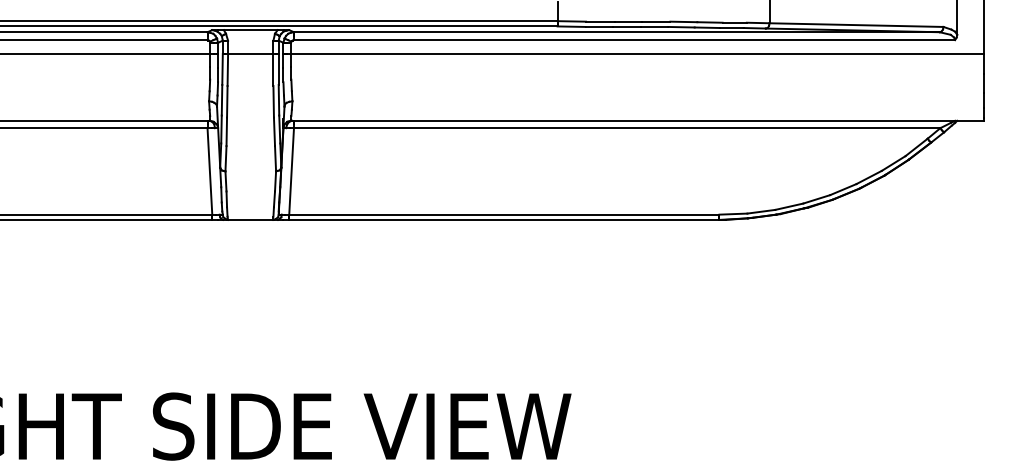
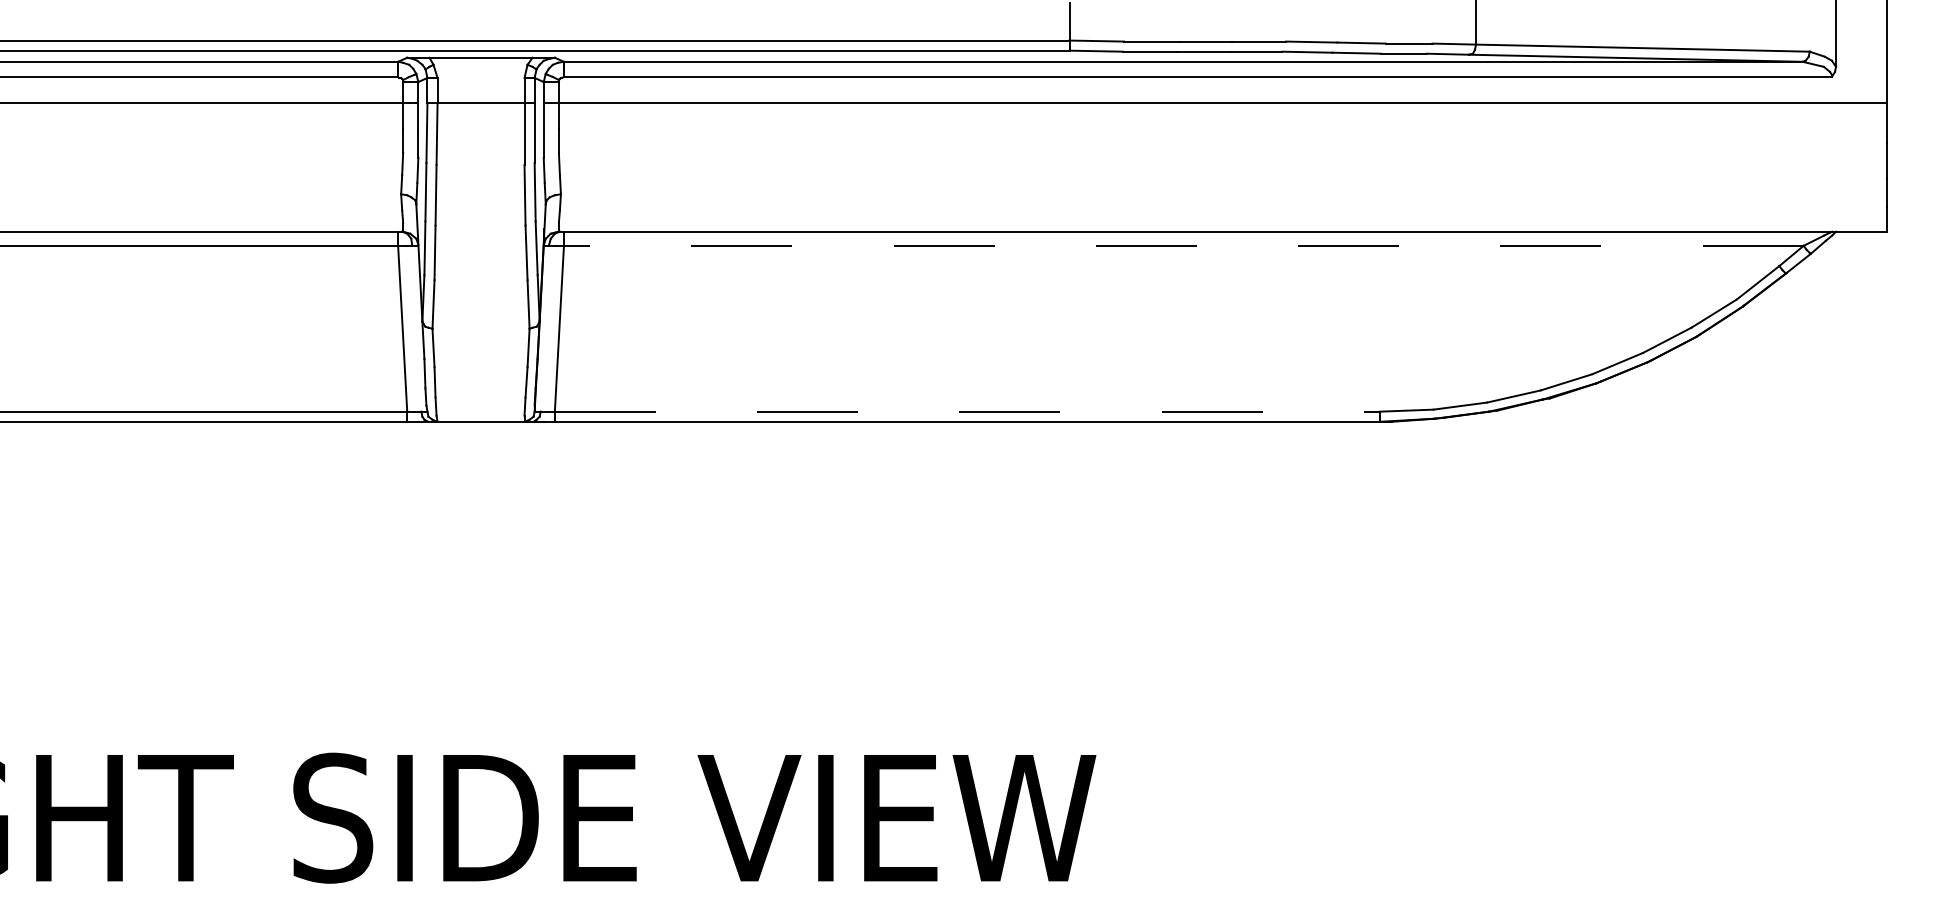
line: (616, 128) -> (1182, 246), solid -> dashed
line: (504, 214) -> (967, 411), solid -> dashed

